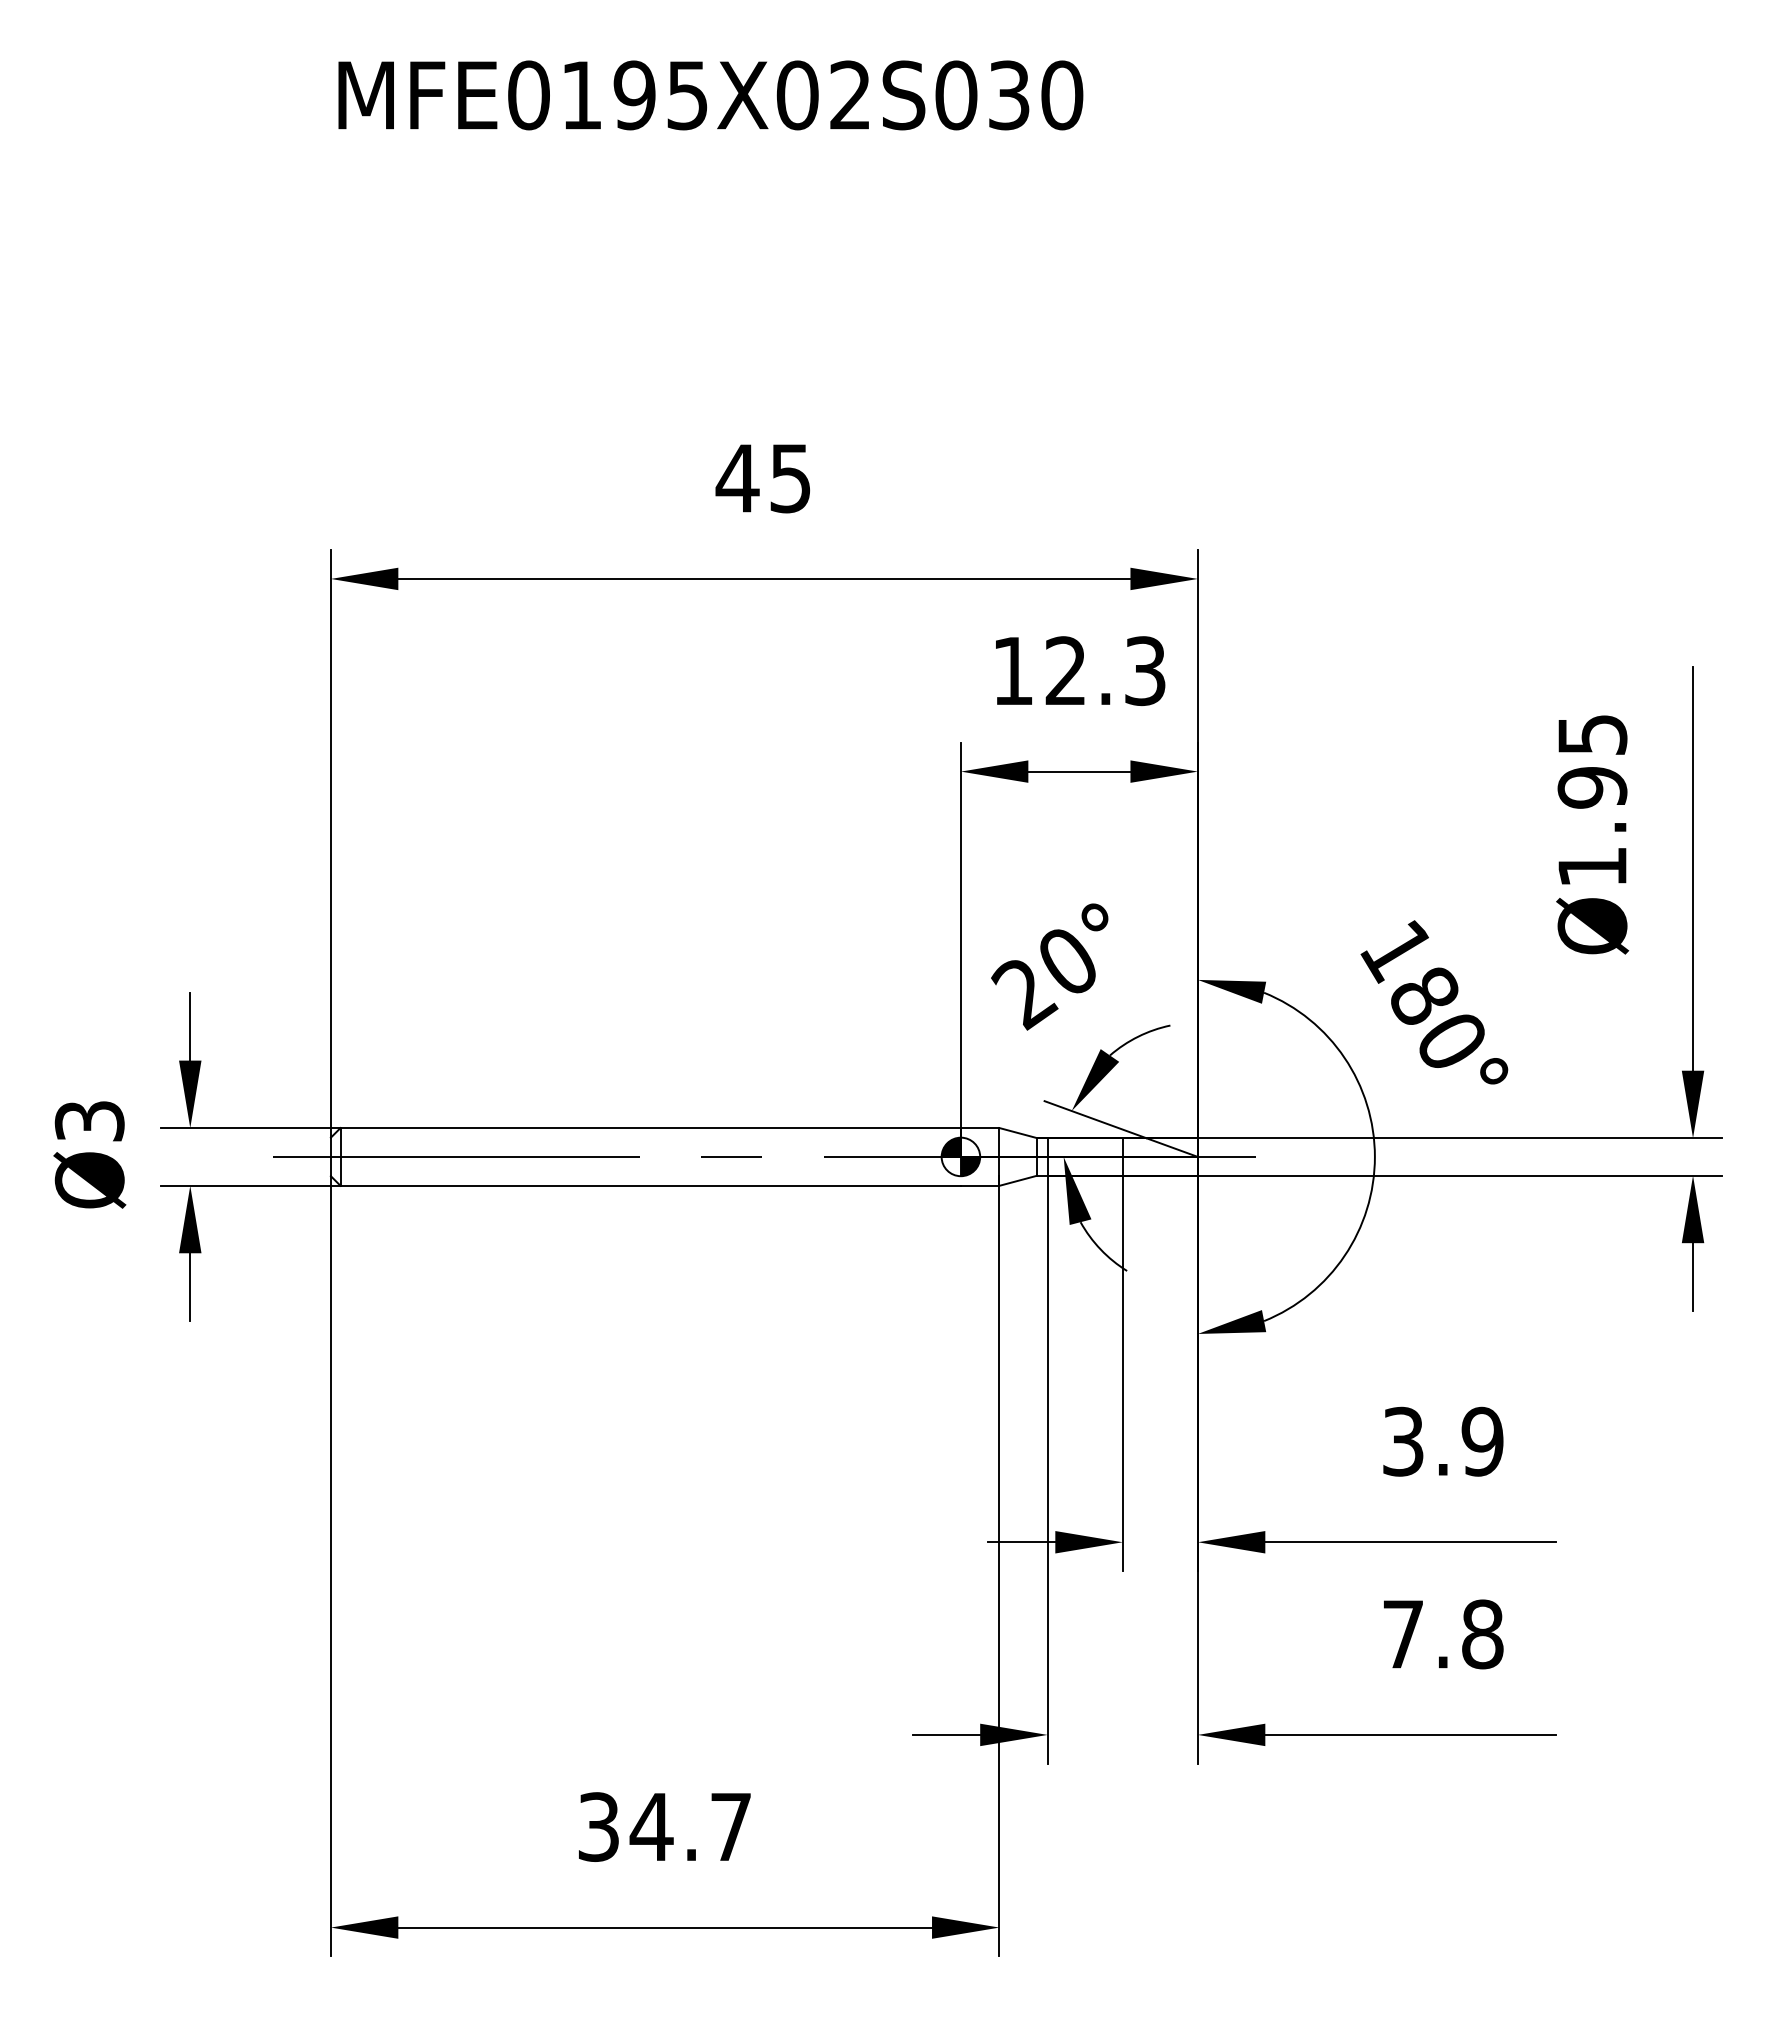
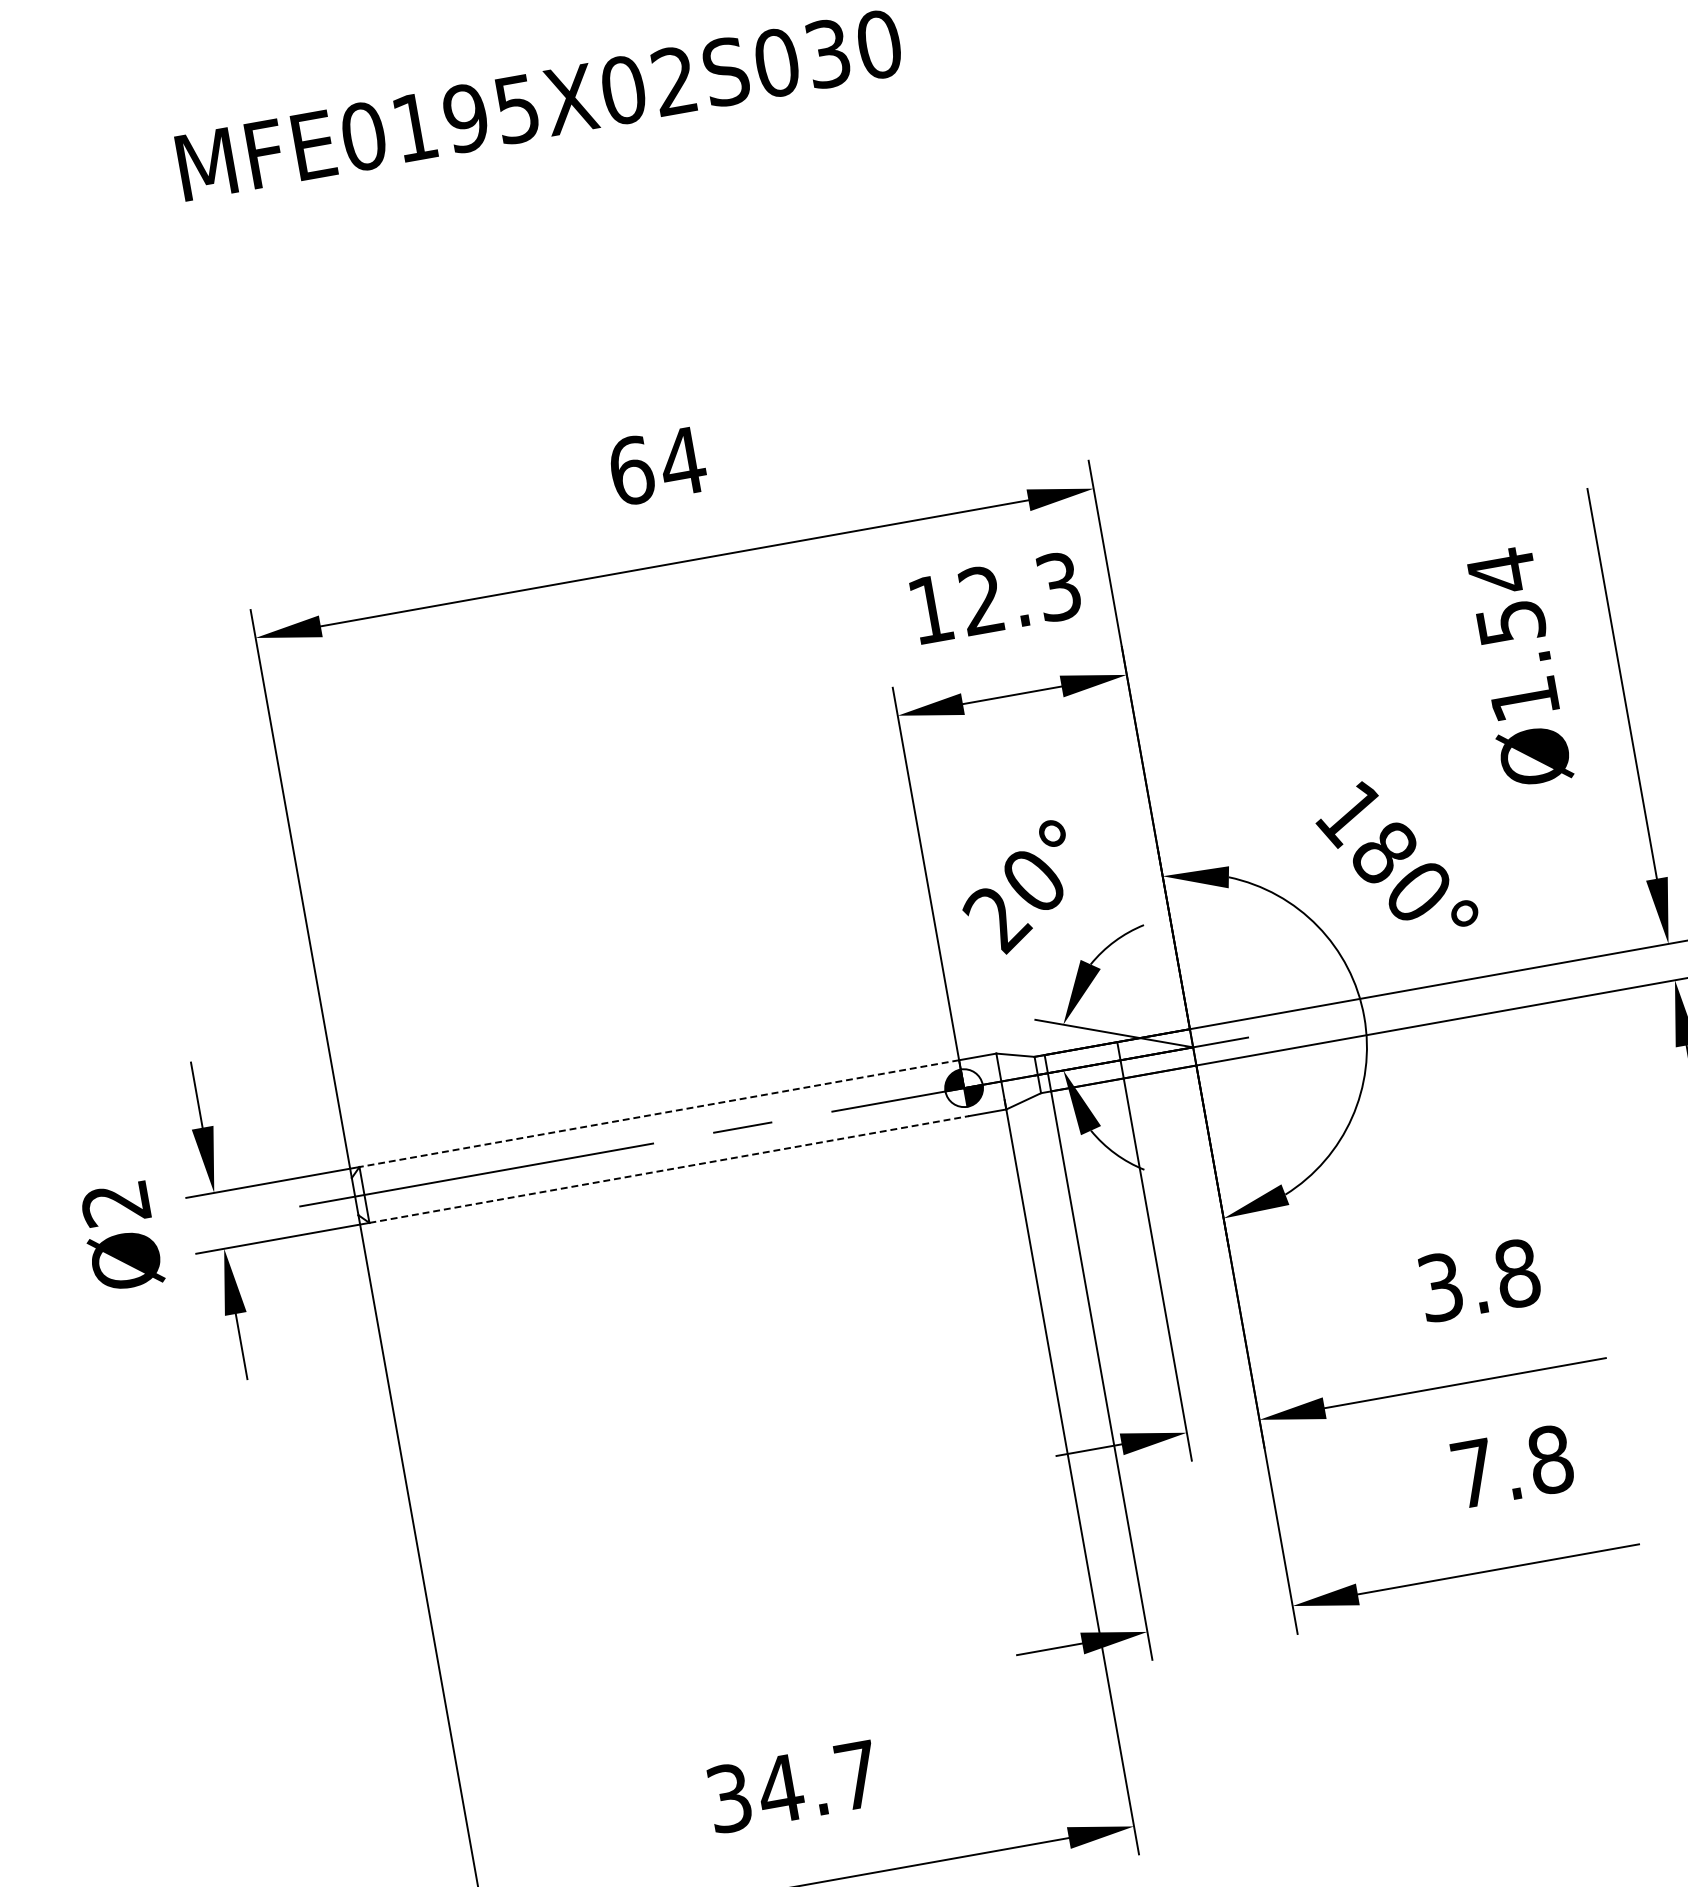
text: (763, 478) -> (656, 466), 45 -> 64
text: (1592, 760) -> (1506, 596), Ø1.95 -> Ø1.54
text: (89, 1121) -> (115, 1203), Ø3 -> Ø2
line: (650, 1128) -> (659, 1114), solid -> dashed
line: (651, 1185) -> (669, 1169), solid -> dashed
text: (1482, 1441) -> (1517, 1273), 3.9 -> 3.8

